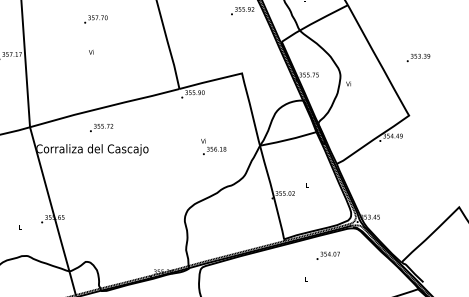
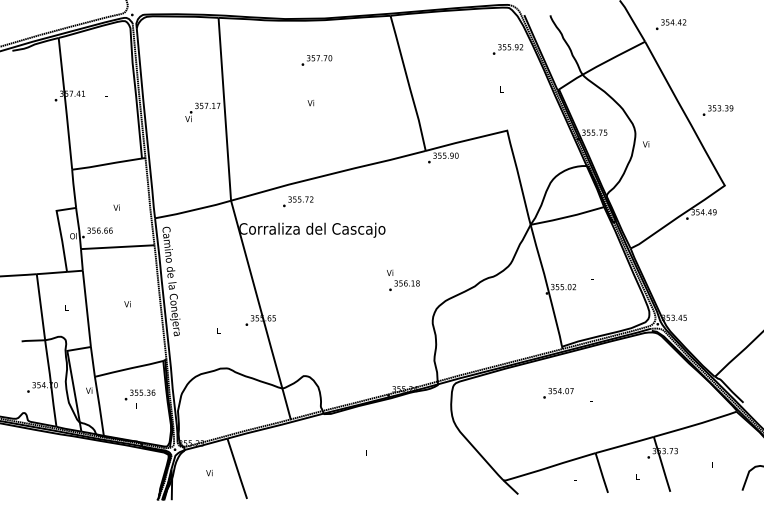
text: (418, 57) -> (717, 110), moved
text: (101, 127) -> (298, 201), moved
text: (213, 147) -> (403, 280), moved
text: (328, 256) -> (558, 393), moved

